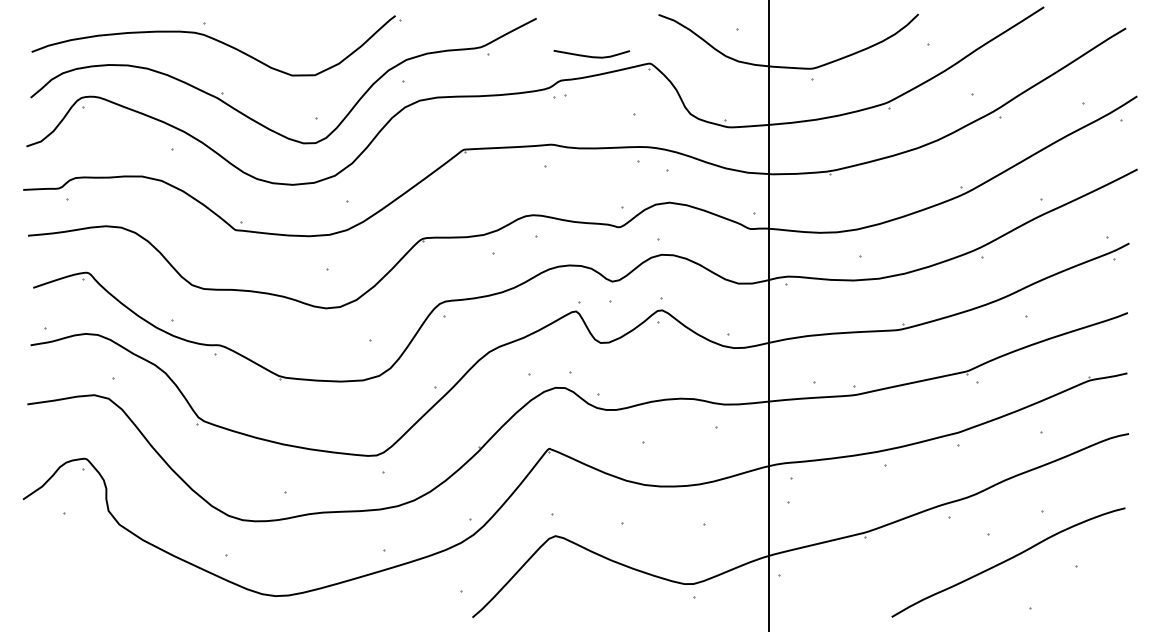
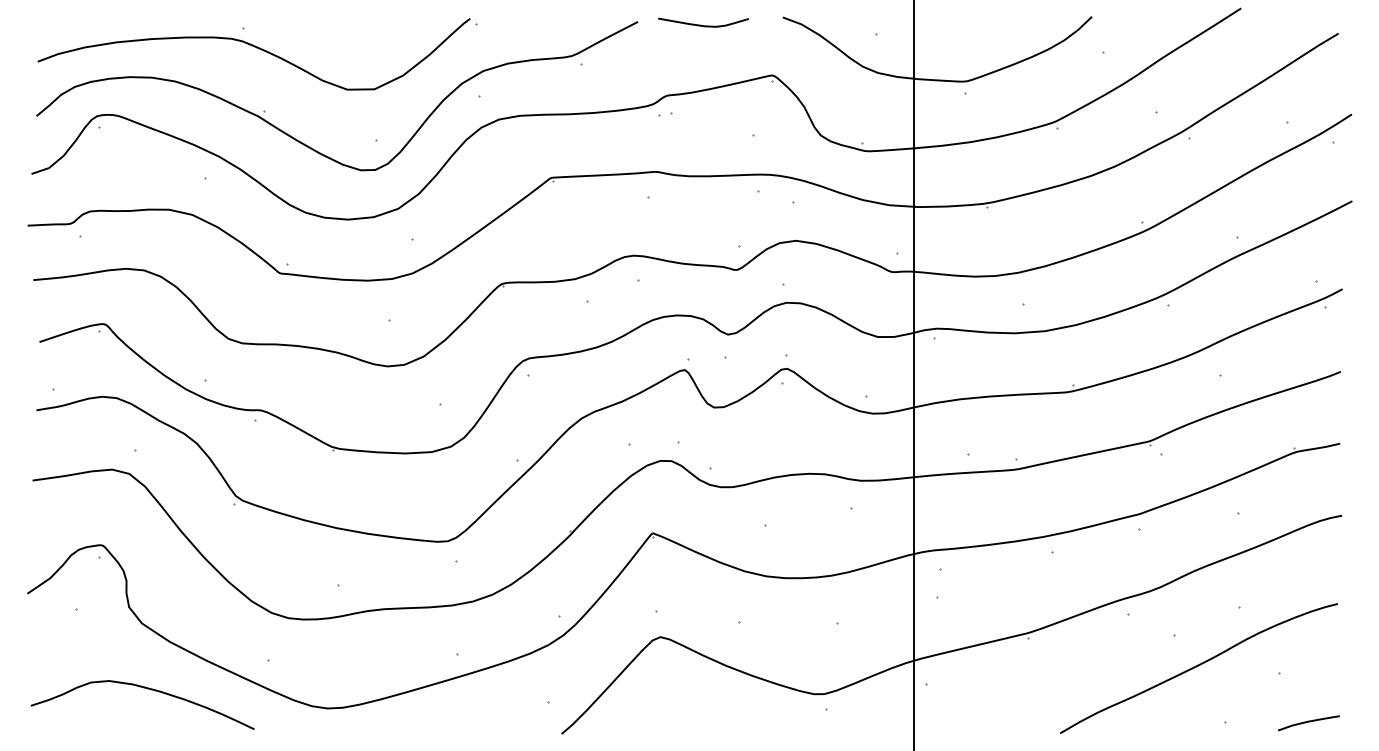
curve: (591, 56) -> (703, 25), moved
curve: (124, 580) -> (148, 689), added
line: (1100, 608) -> (1308, 723), added

